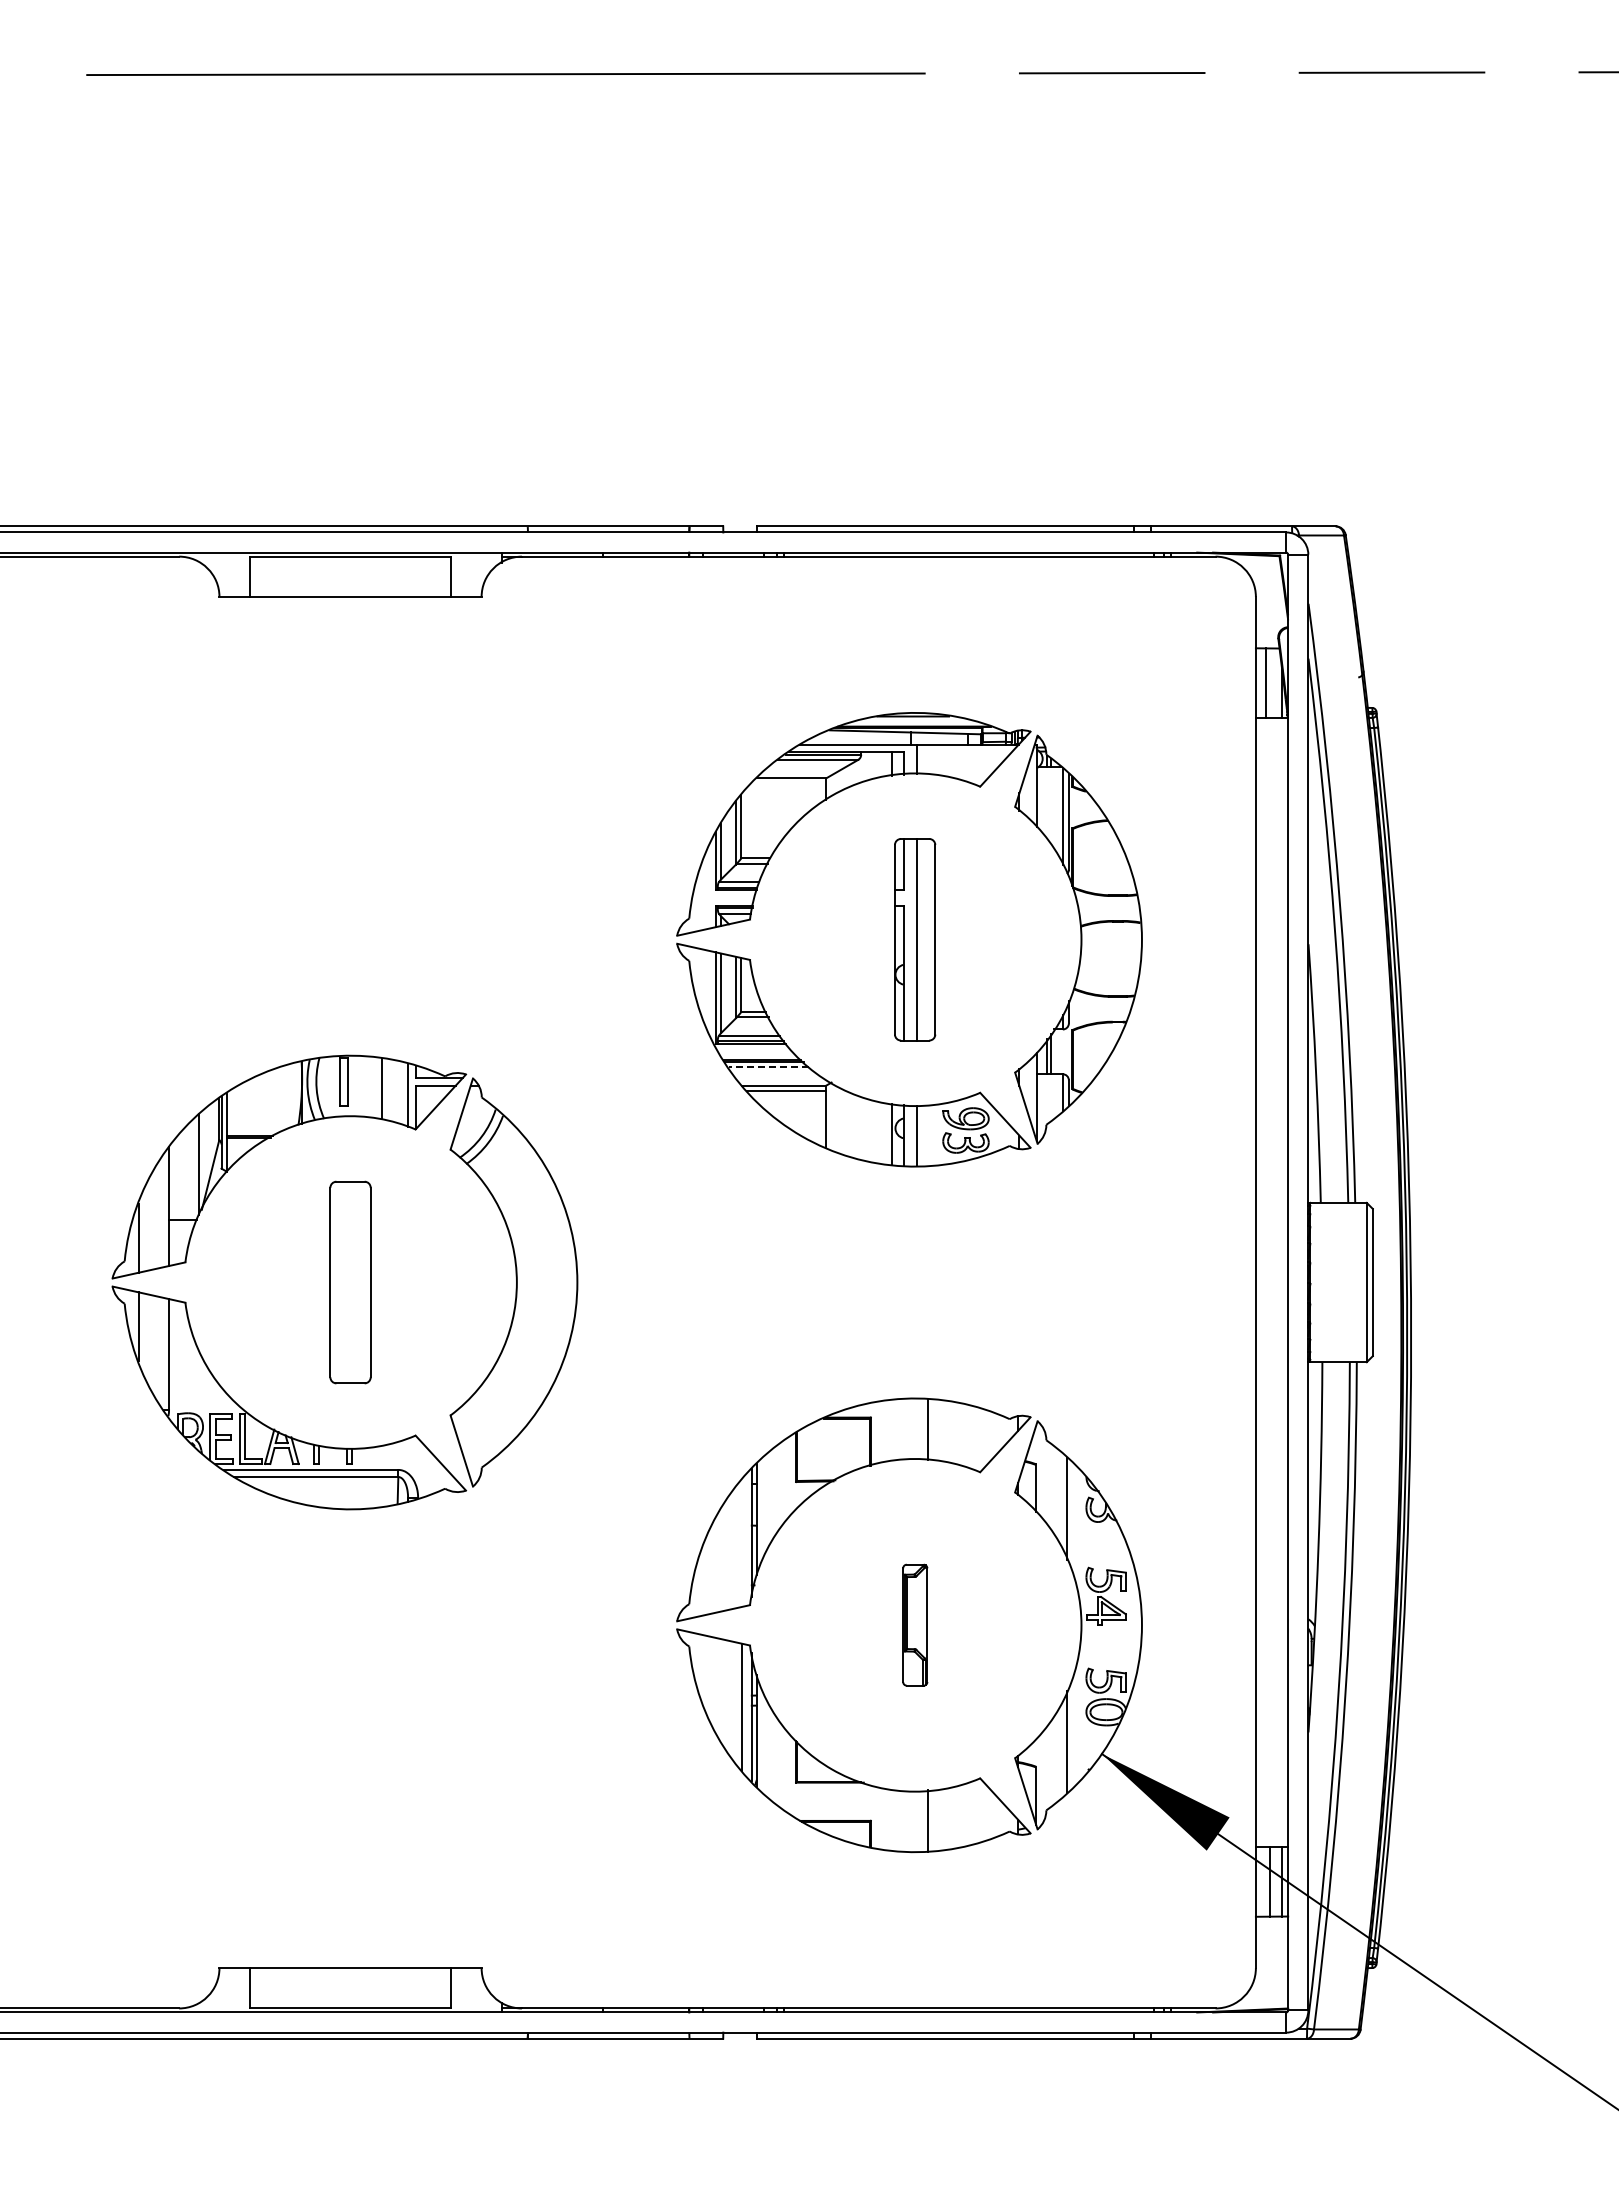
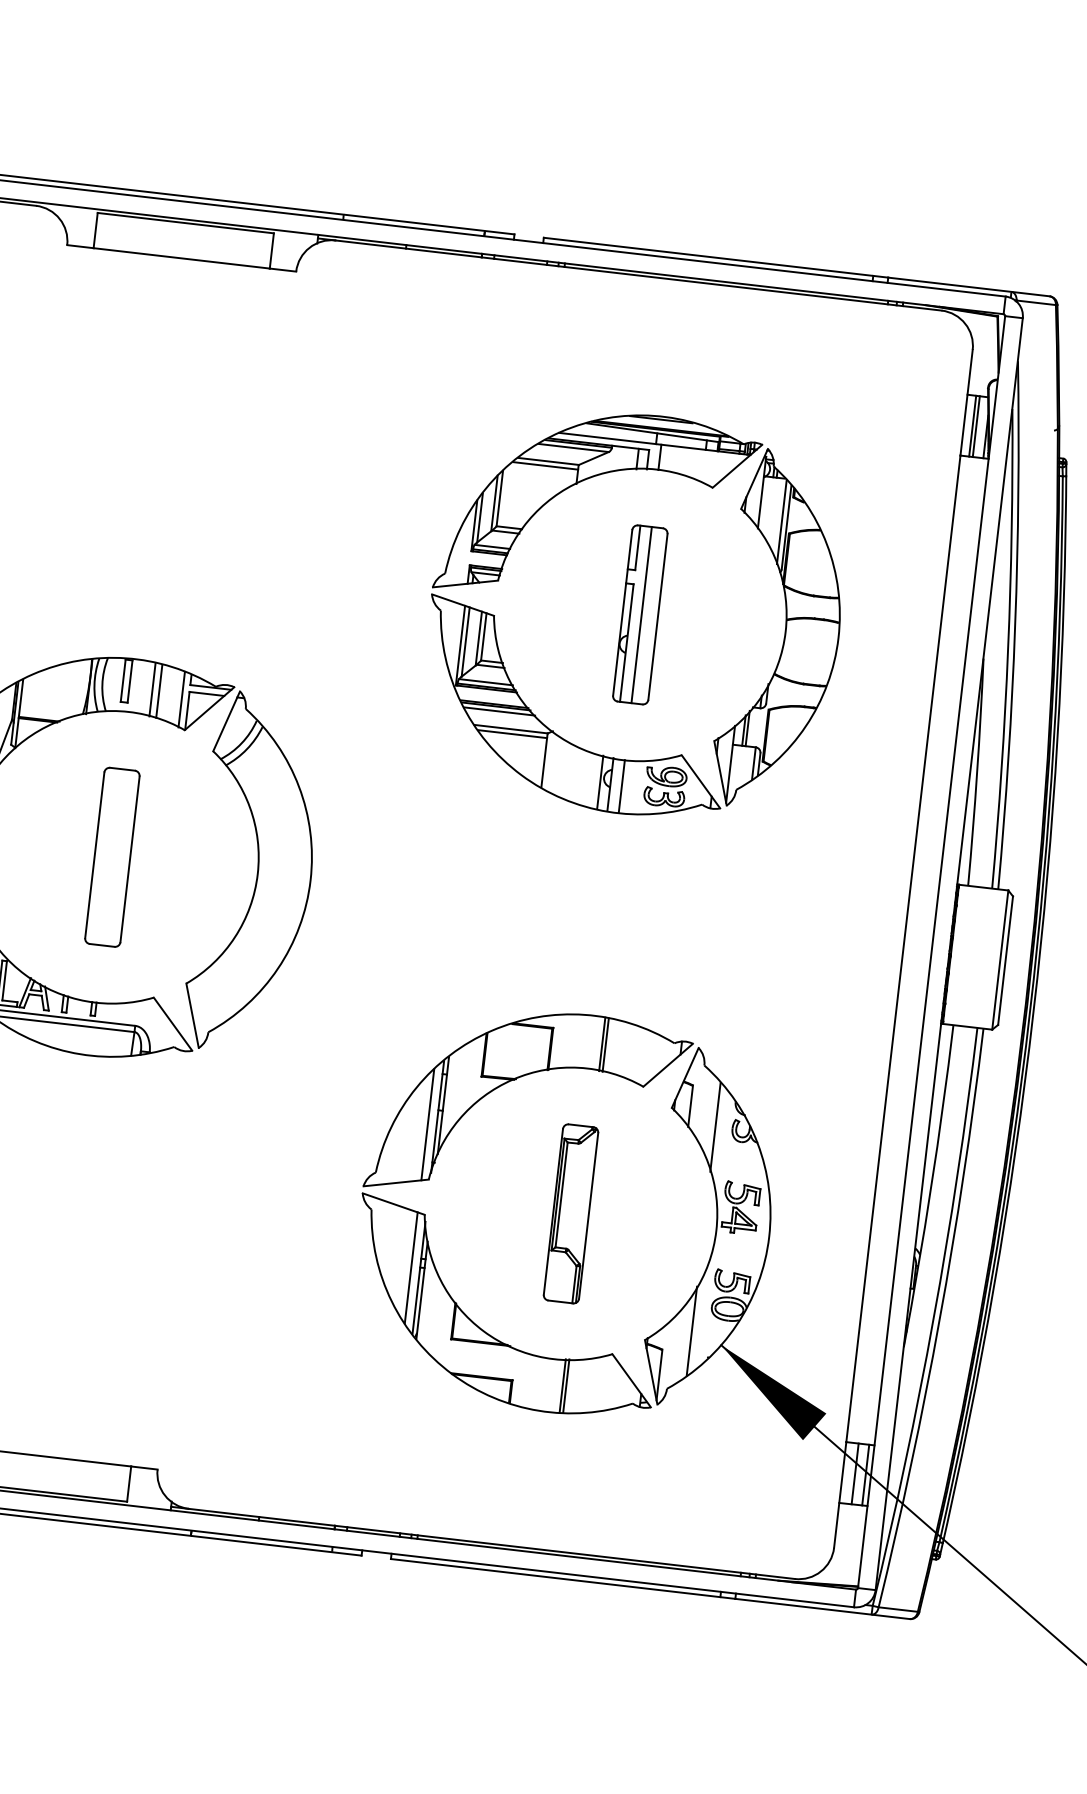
line: (1270, 682) -> (976, 426), added
line: (788, 783) -> (545, 465), added
line: (768, 1067) -> (499, 711), dashed -> solid
line: (373, 1087) -> (152, 689), added
line: (932, 1429) -> (606, 1044), added
line: (741, 1543) -> (427, 1124), added
part: (915, 1624) -> (571, 1213), size x1.67
line: (932, 1820) -> (566, 1386), added

